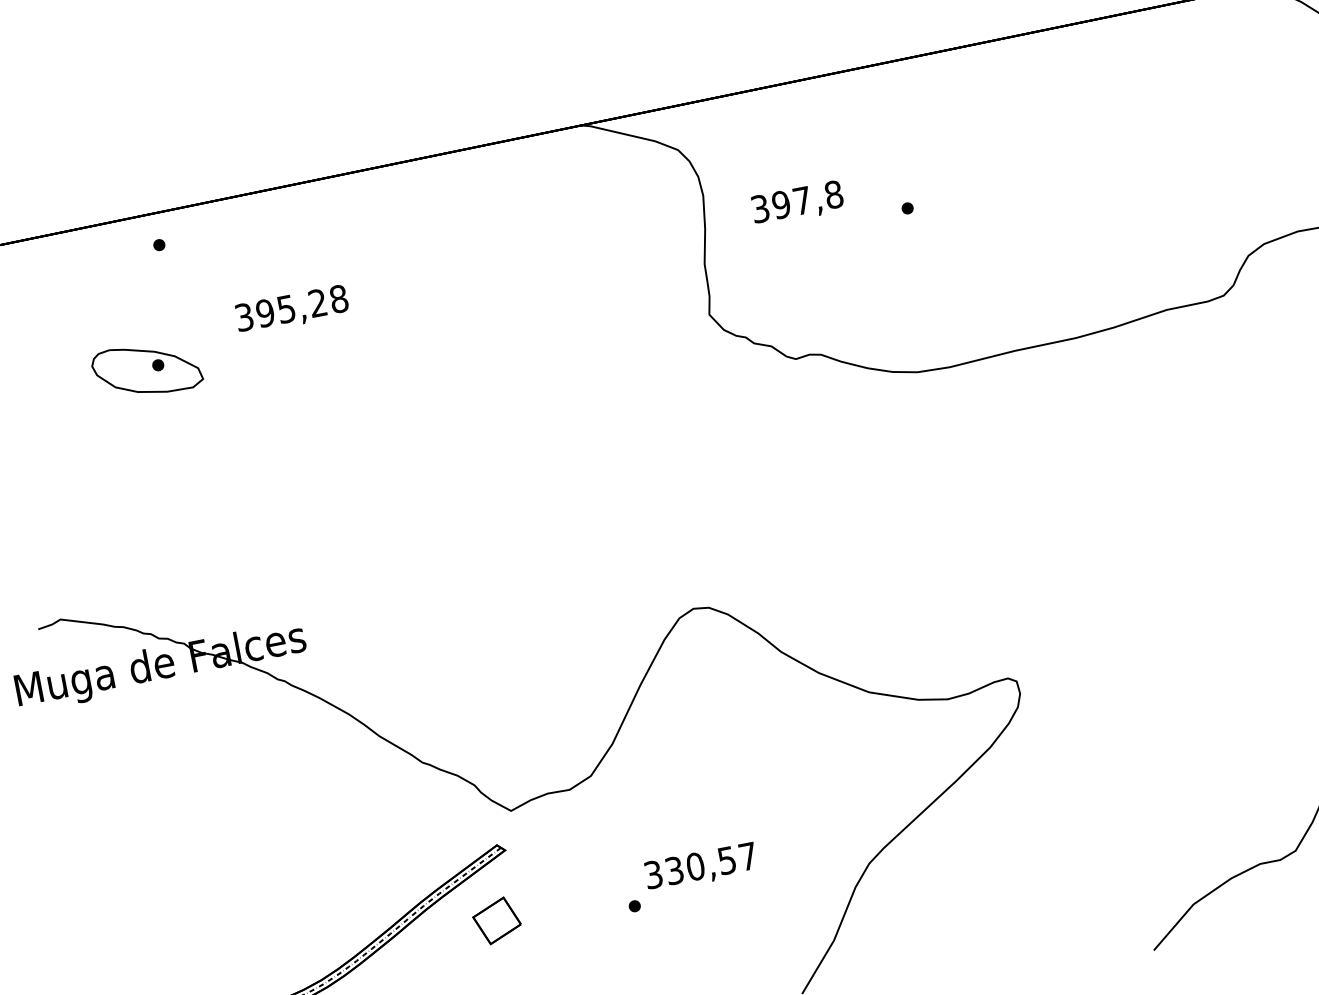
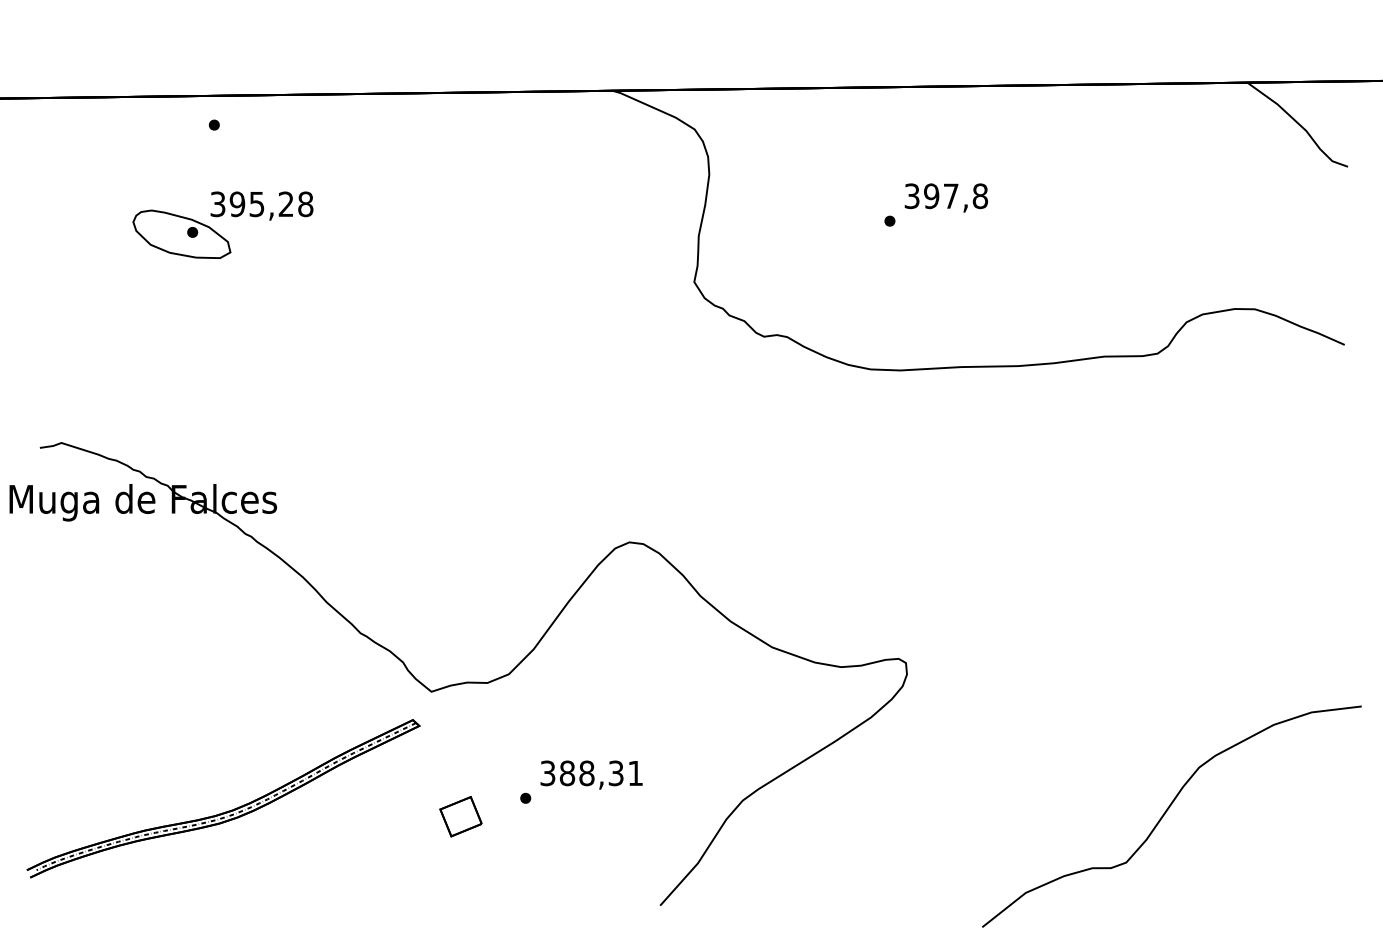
text: (797, 203) -> (946, 197), moved
text: (291, 309) -> (261, 205), moved
text: (710, 863) -> (600, 773), 330,57 -> 388,31
part: (496, 920) -> (460, 816), moved

